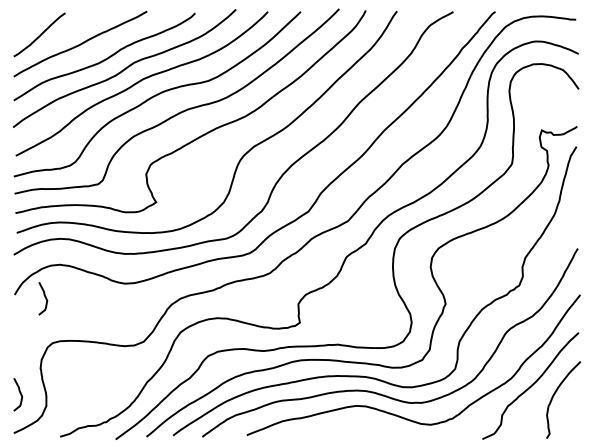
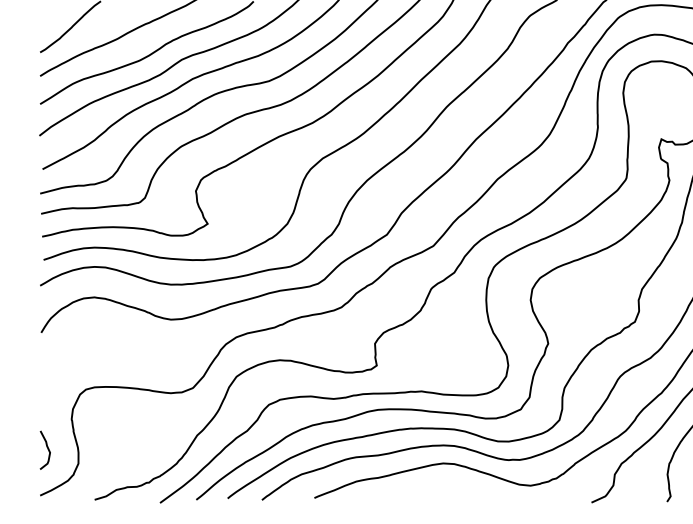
curve: (44, 297) -> (76, 335), removed

